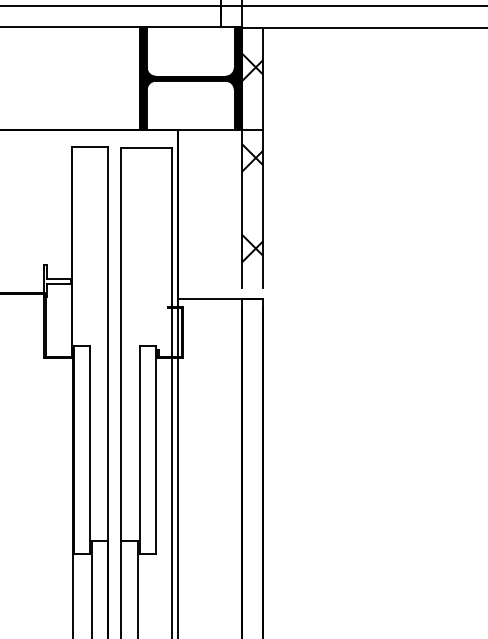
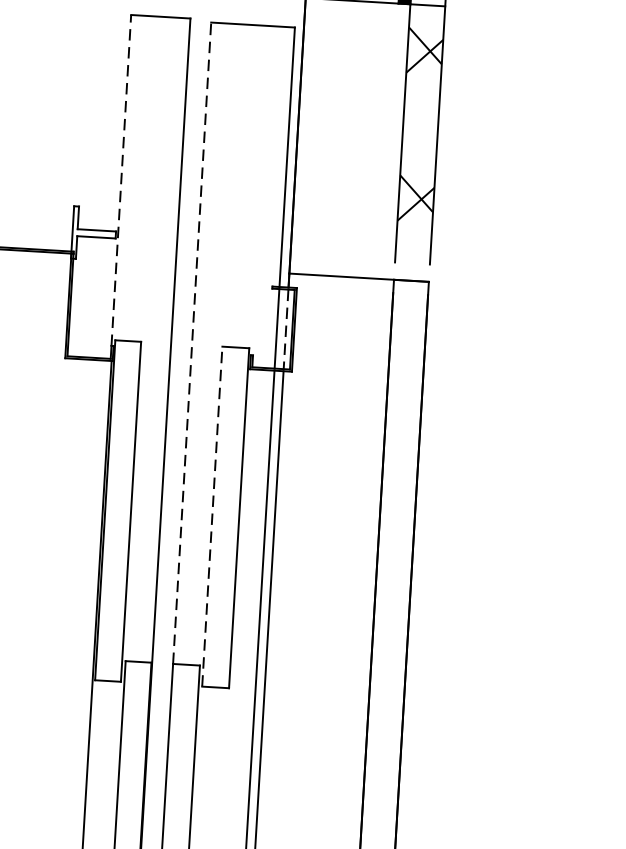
line: (72, 247) -> (122, 179), solid -> dashed
line: (177, 333) -> (285, 330), solid -> dashed
line: (121, 344) -> (192, 342), solid -> dashed
line: (139, 449) -> (211, 516), solid -> dashed

